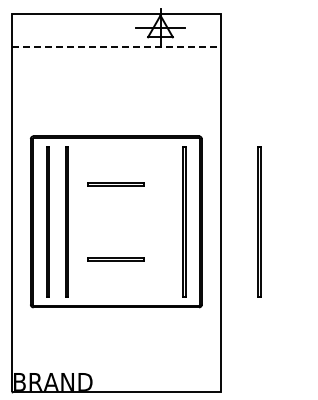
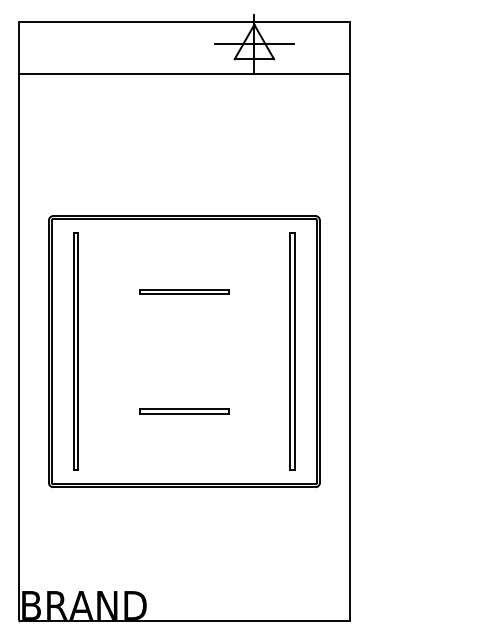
line: (116, 46) -> (184, 73), dashed -> solid
line: (66, 221) -> (105, 351), removed
line: (258, 221) -> (409, 351), removed

